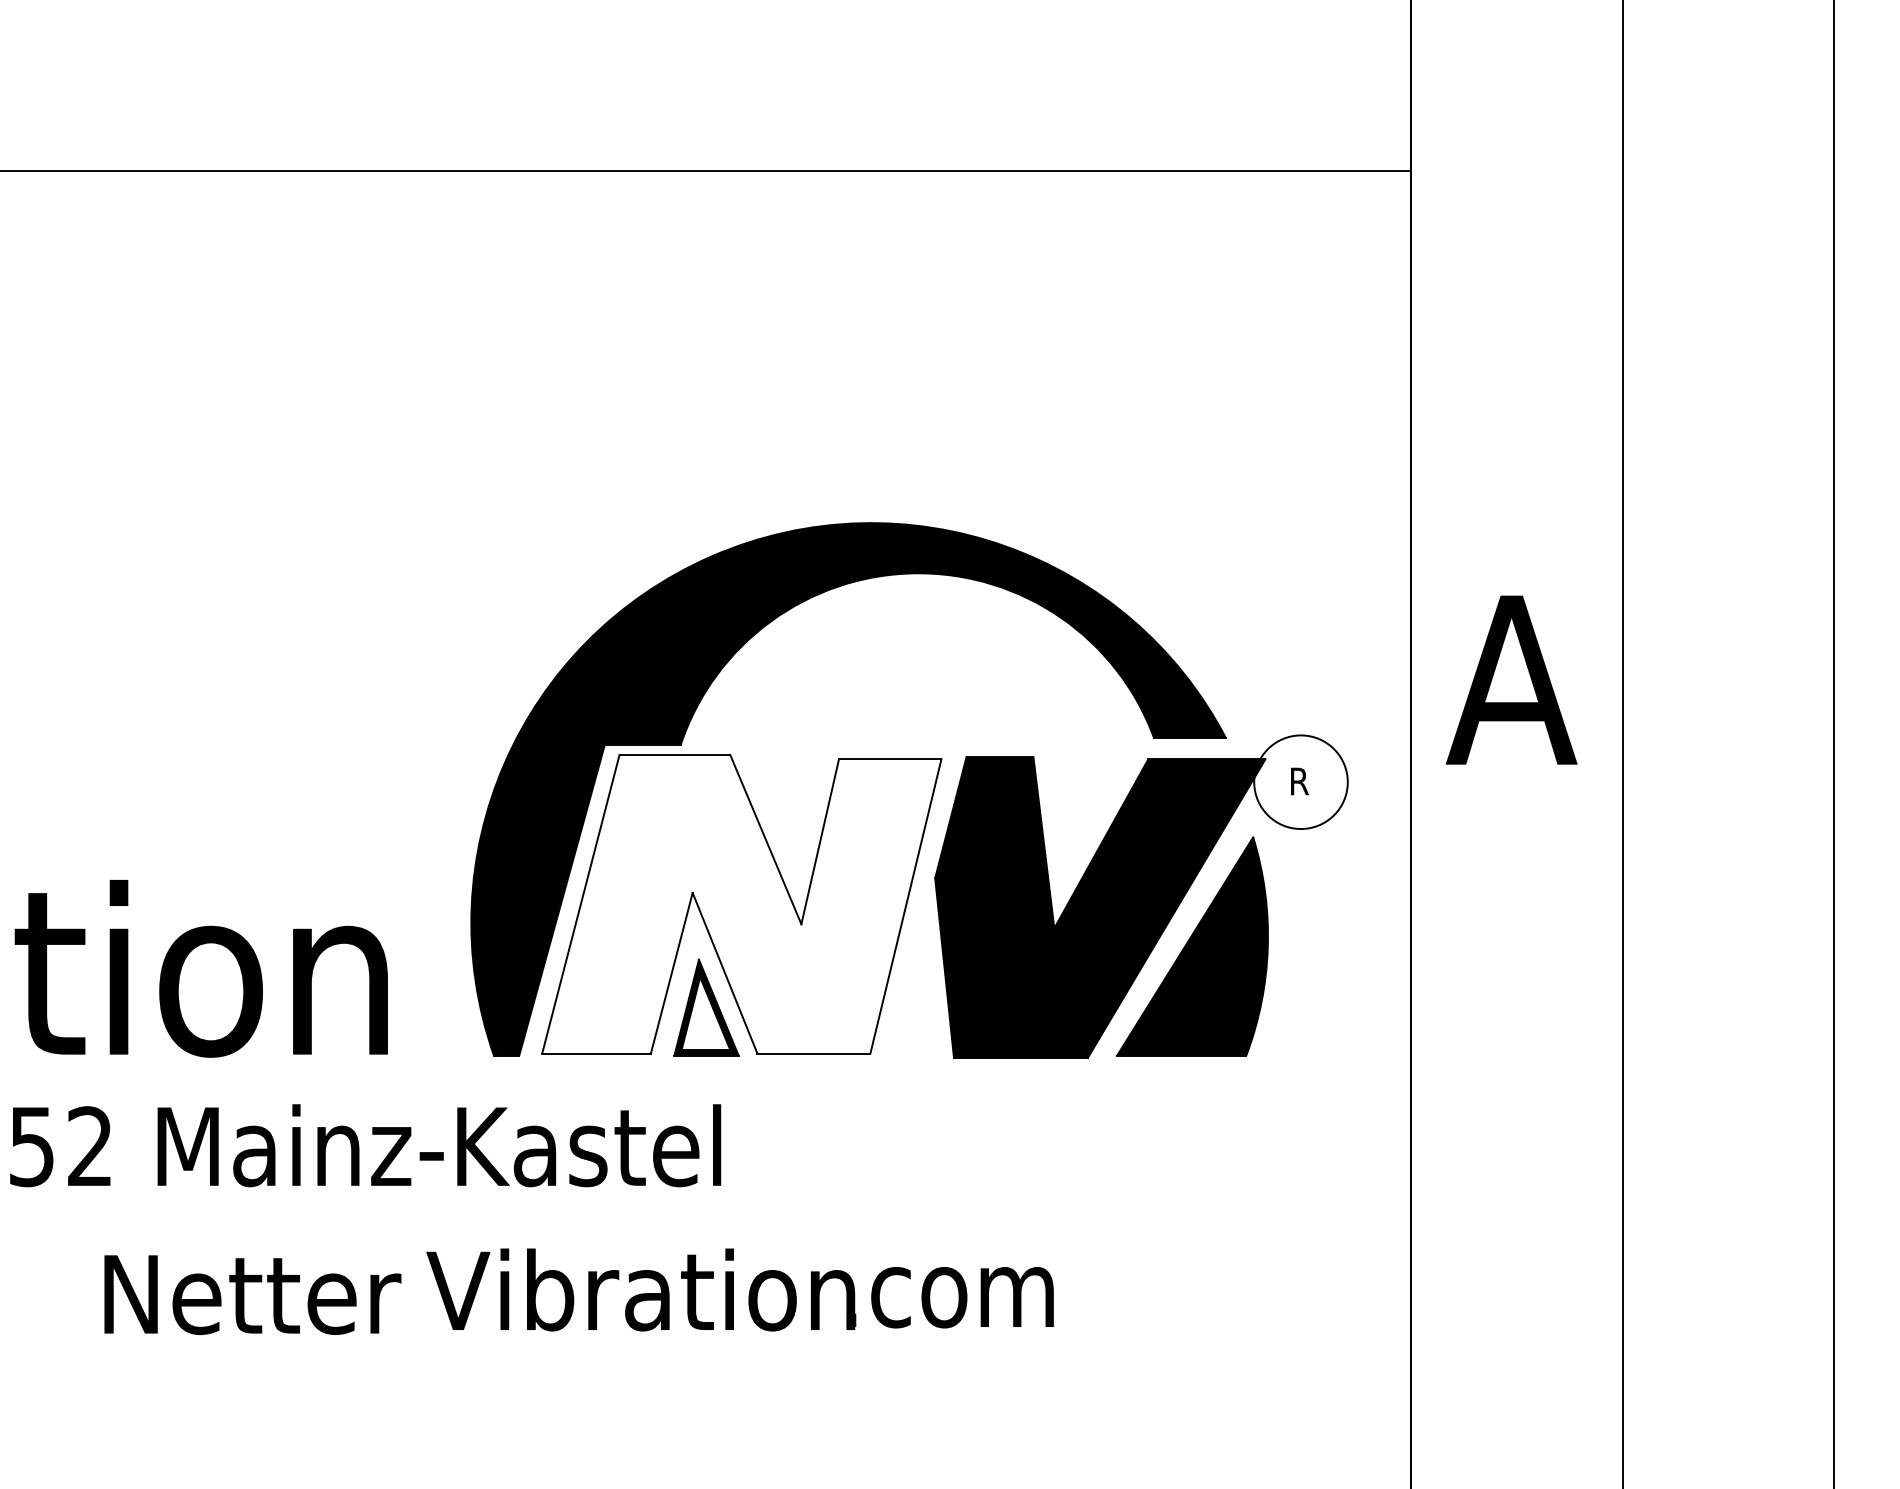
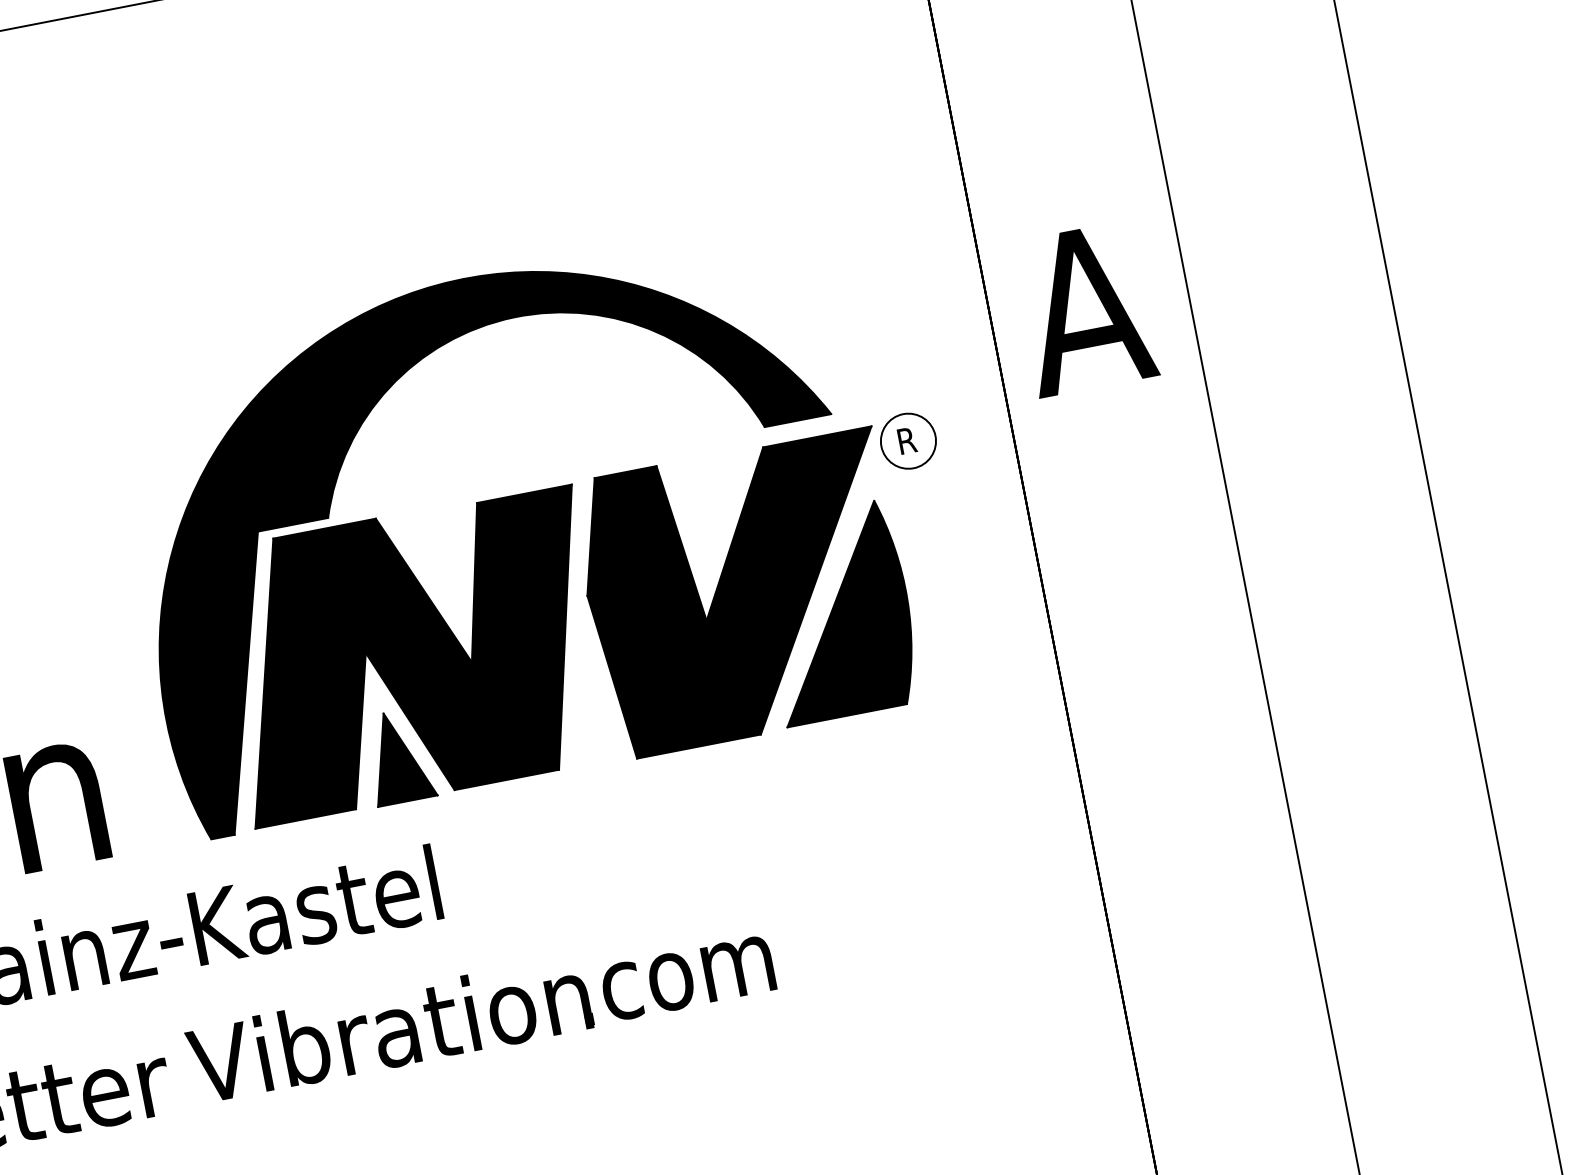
circle: (1300, 781) -> (907, 440), size x0.62
fill: (741, 904) -> (413, 654), added
fill: (705, 1013) -> (399, 762), added

